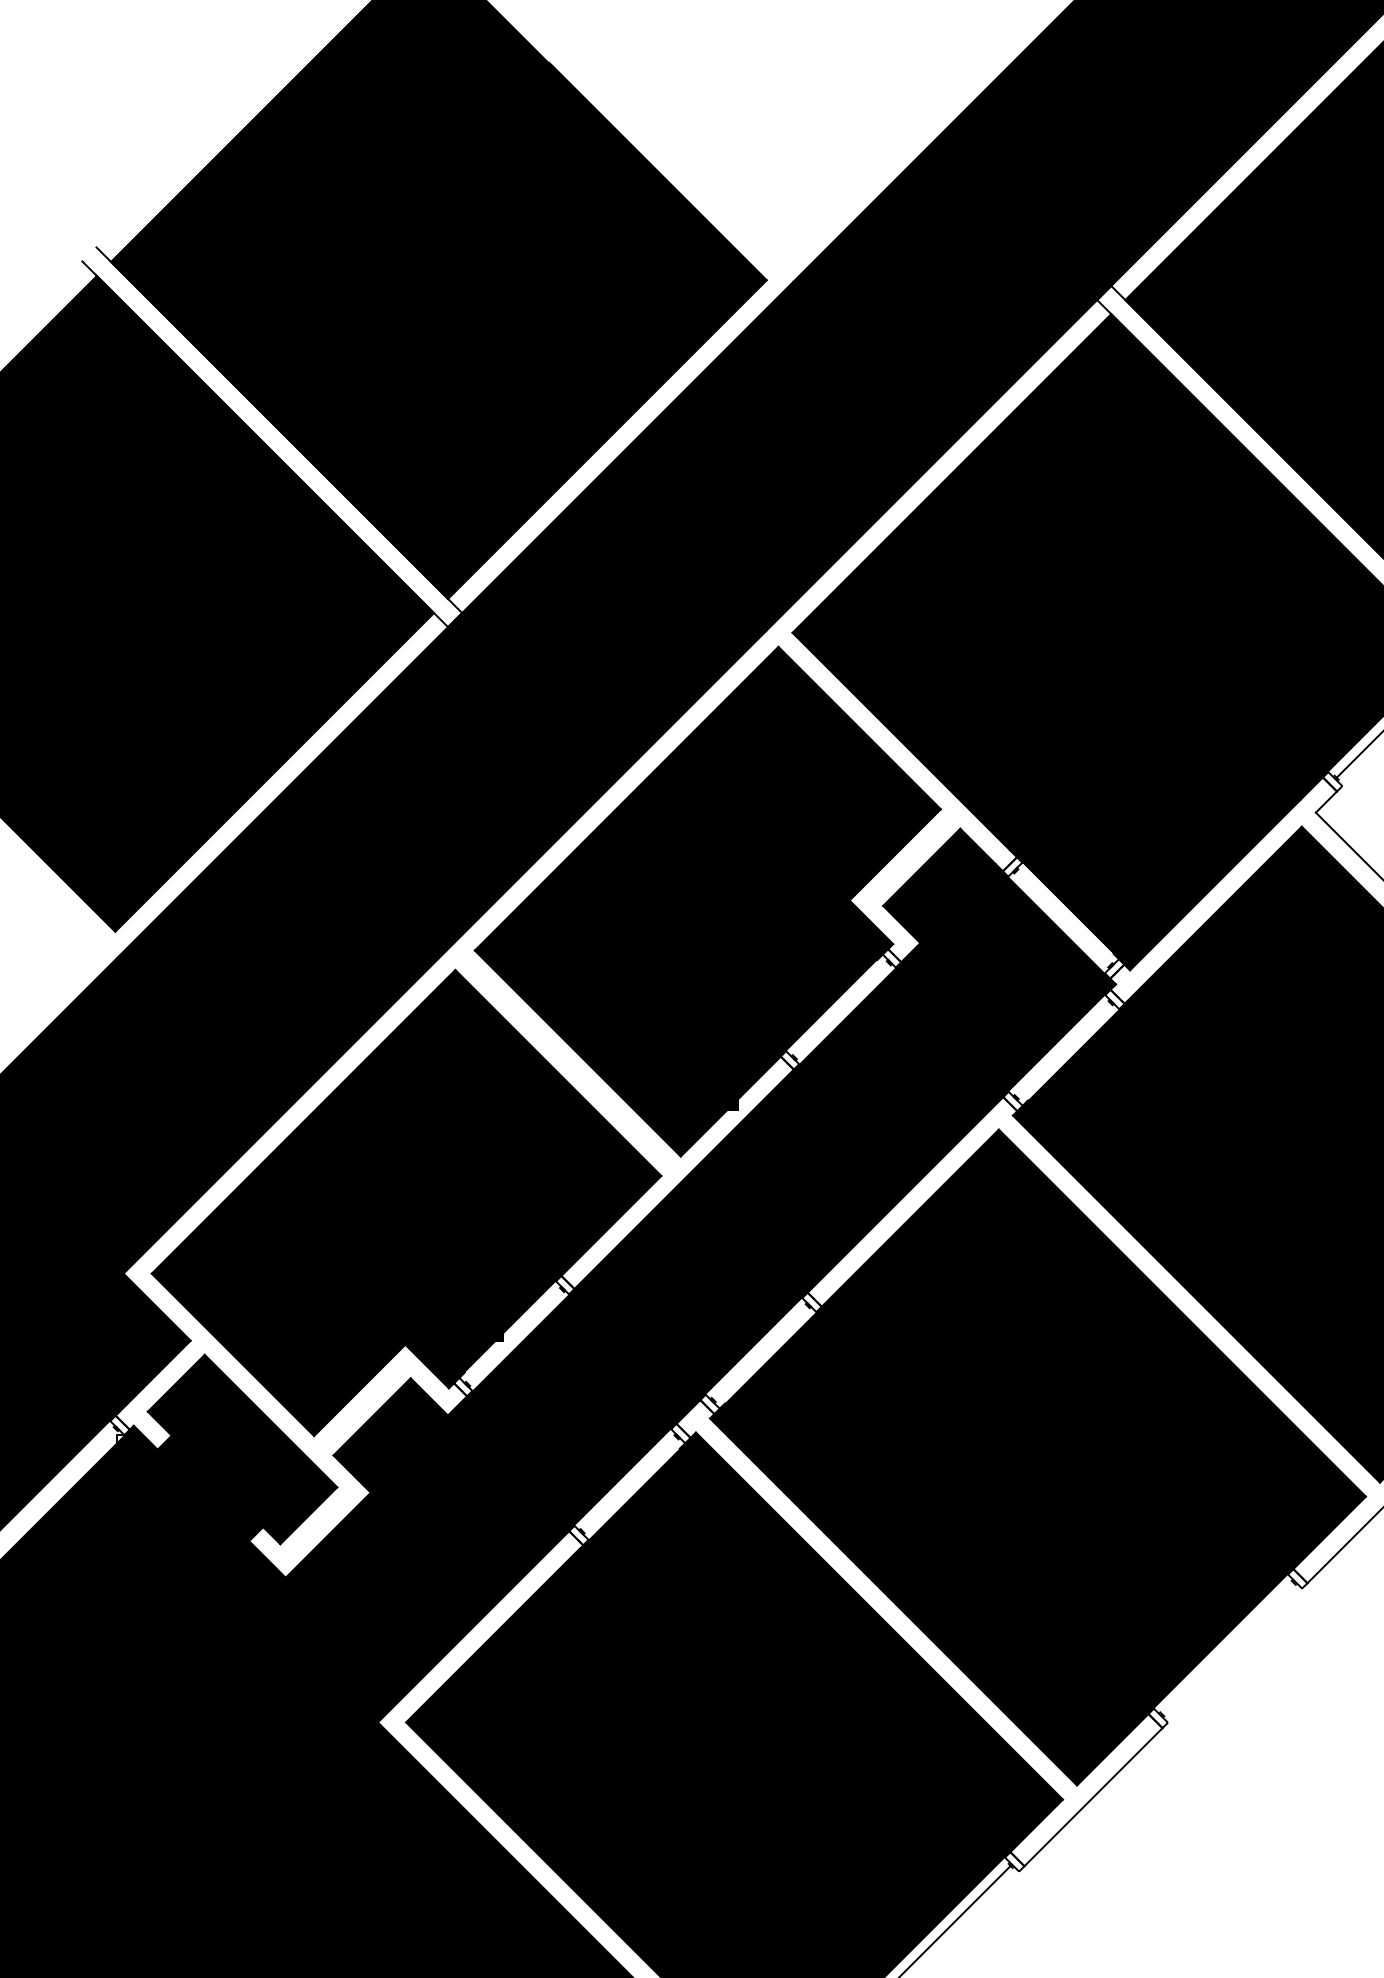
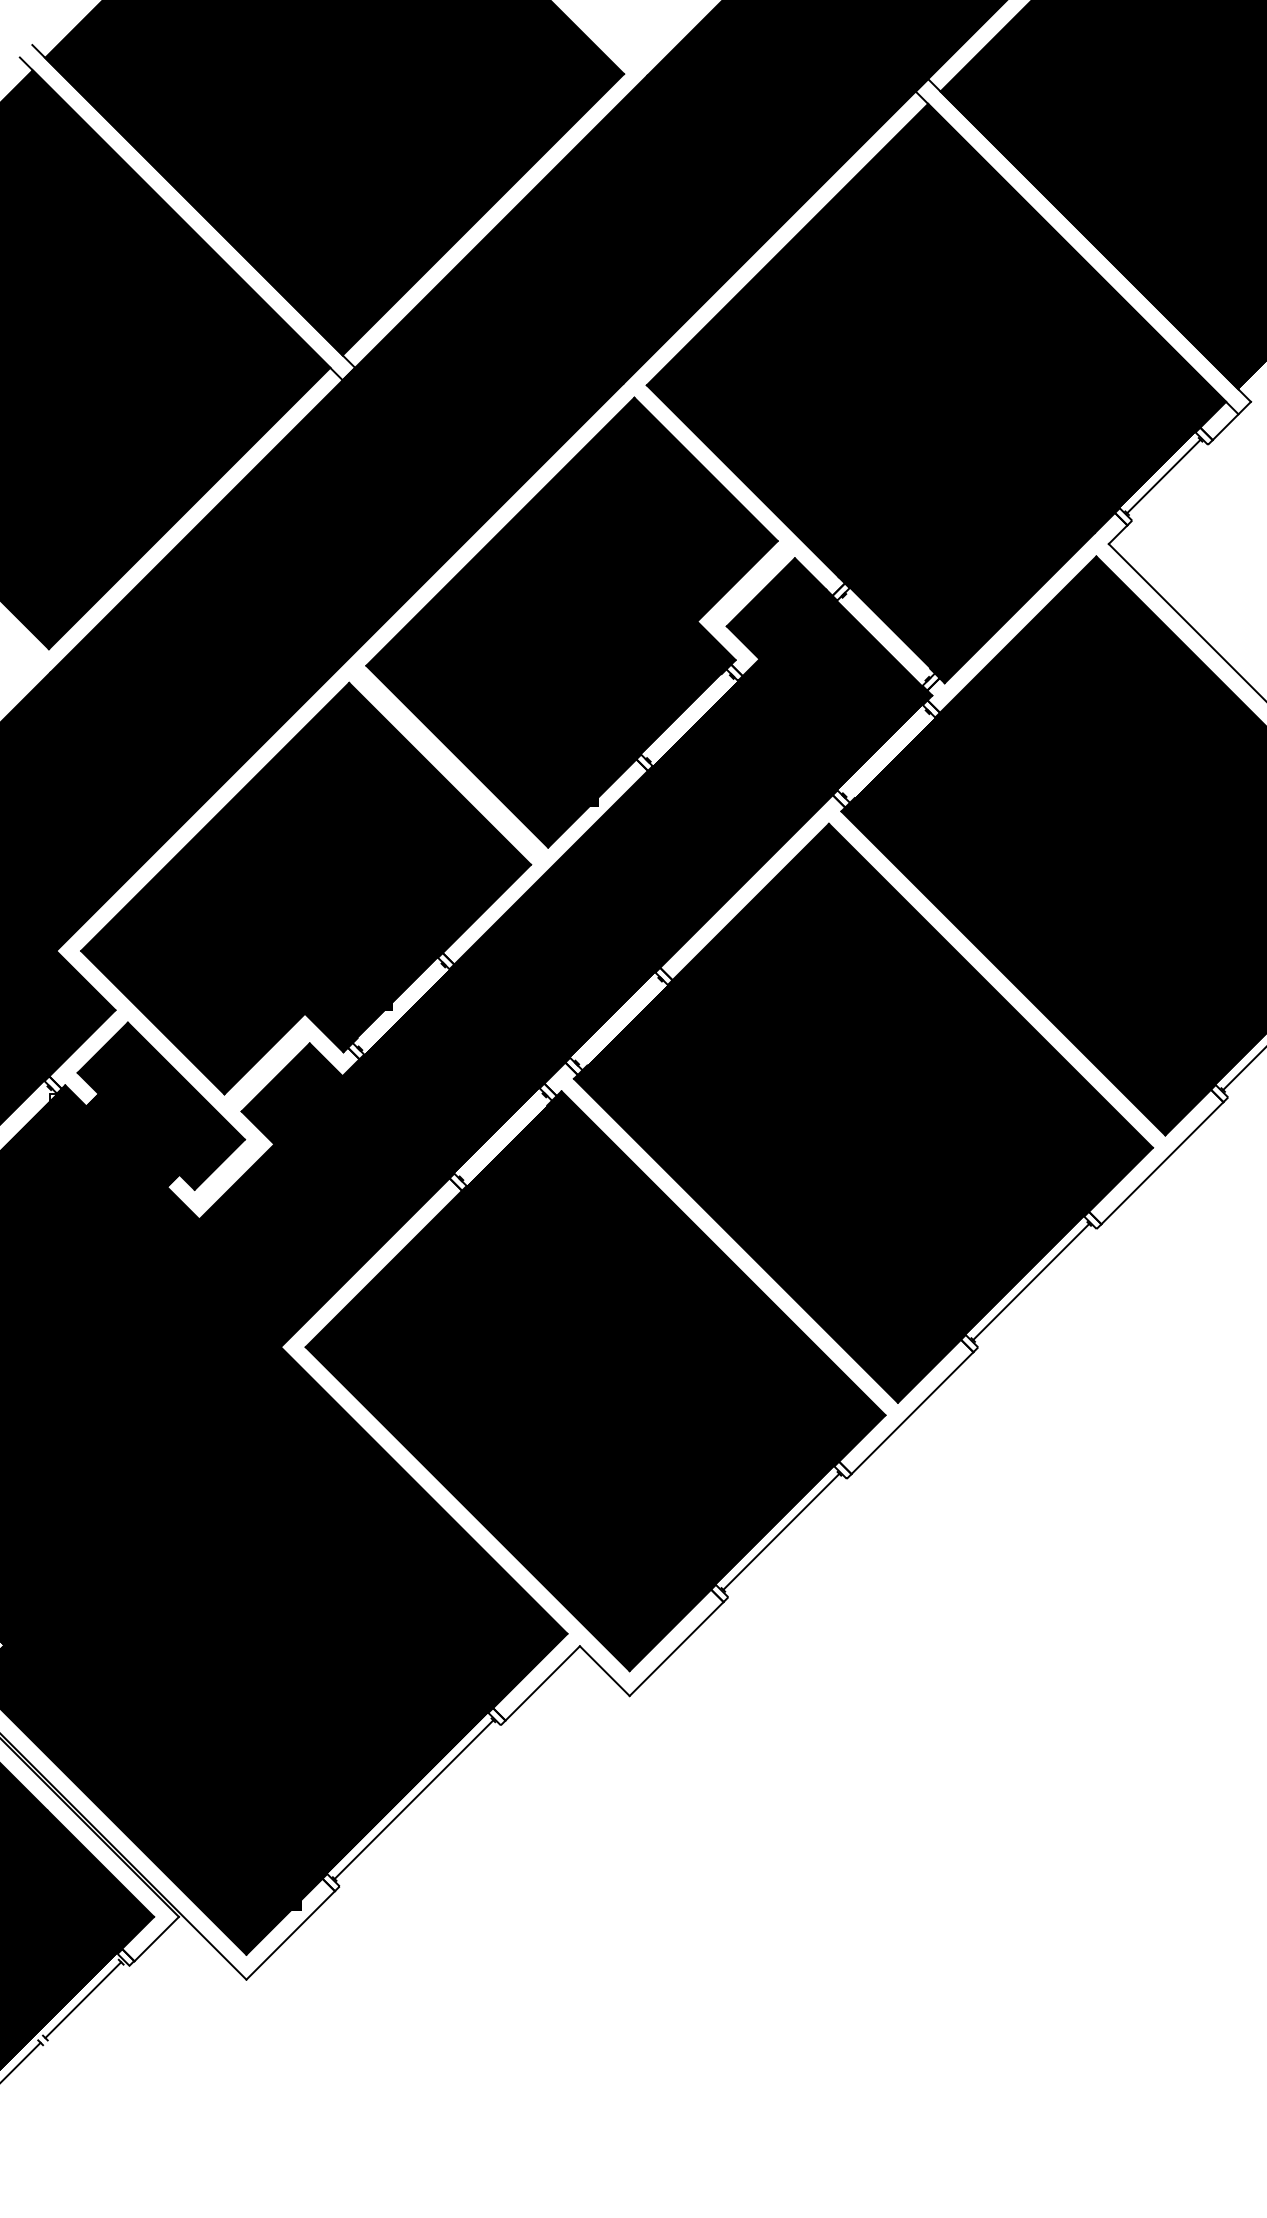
line: (1228, 1648) -> (1031, 1281), added

